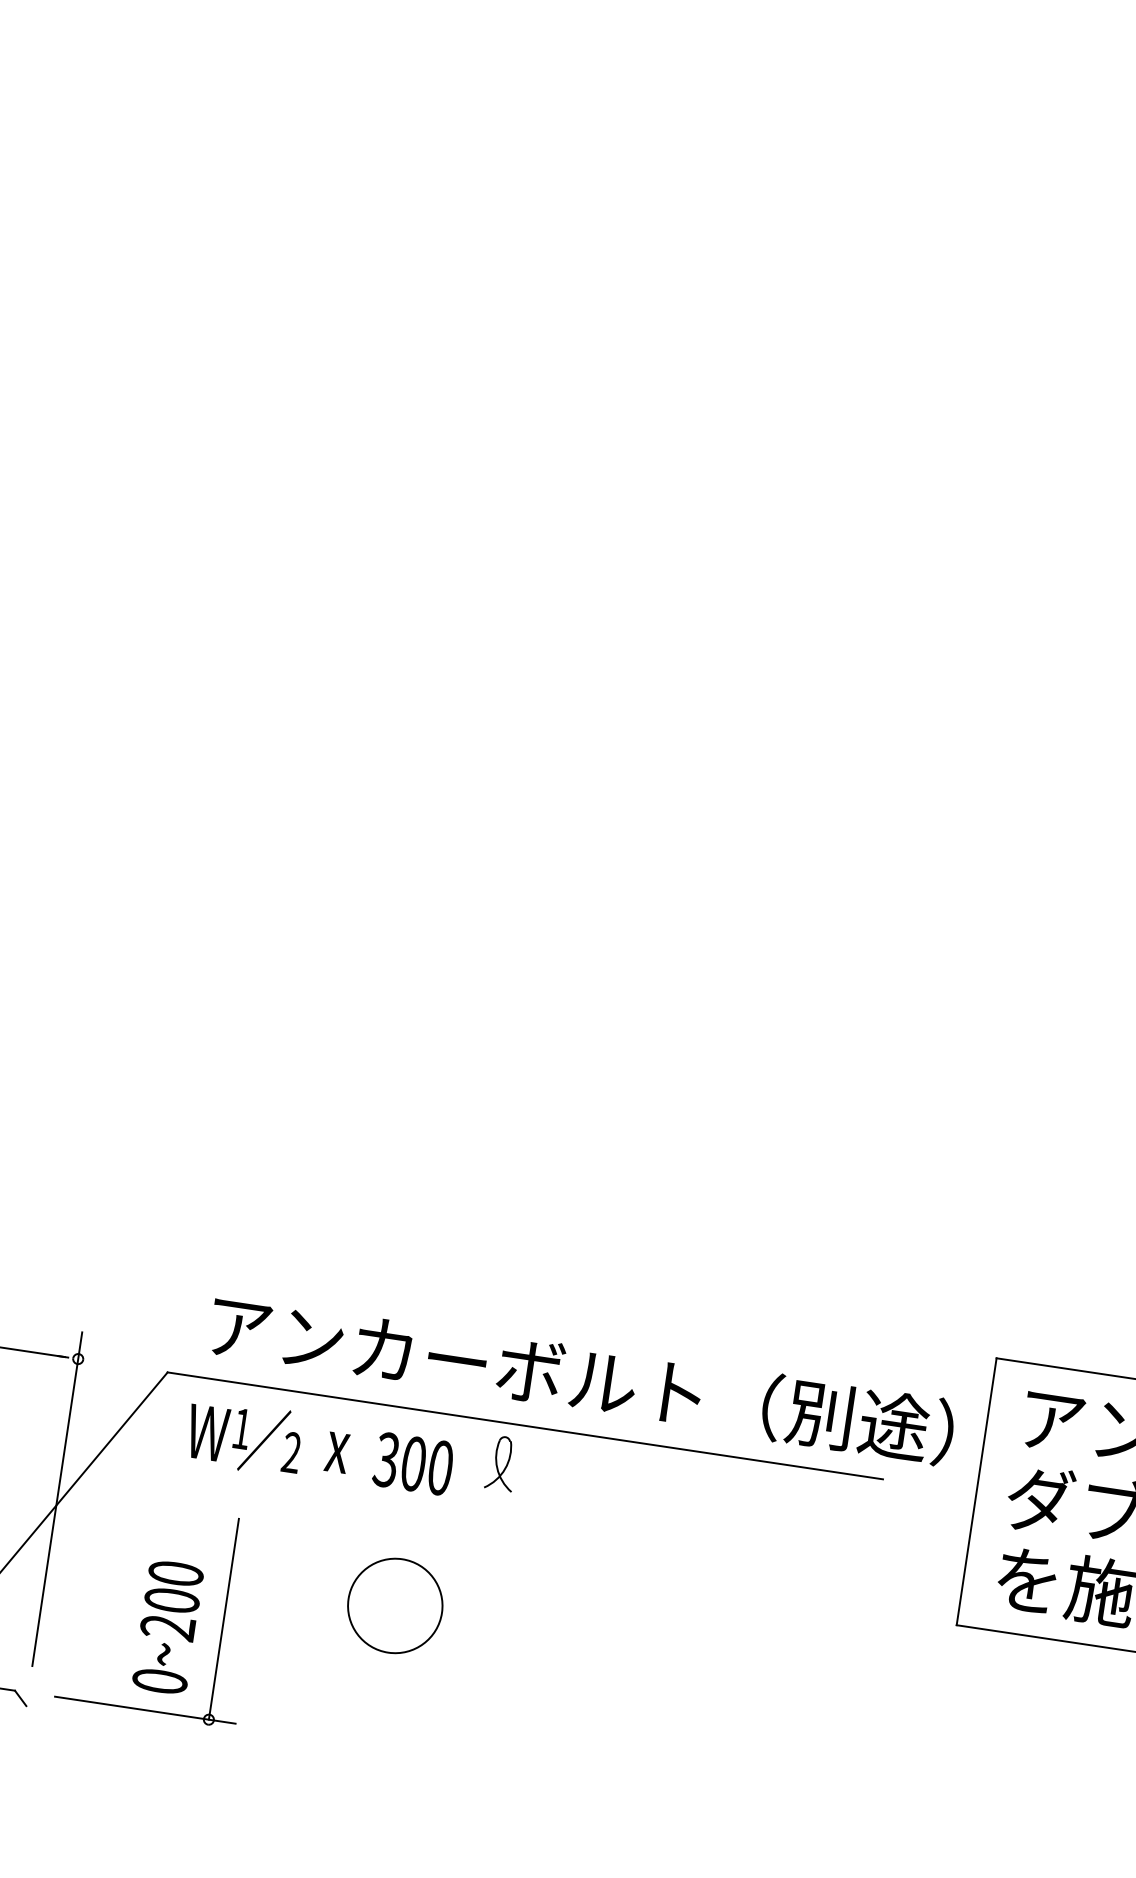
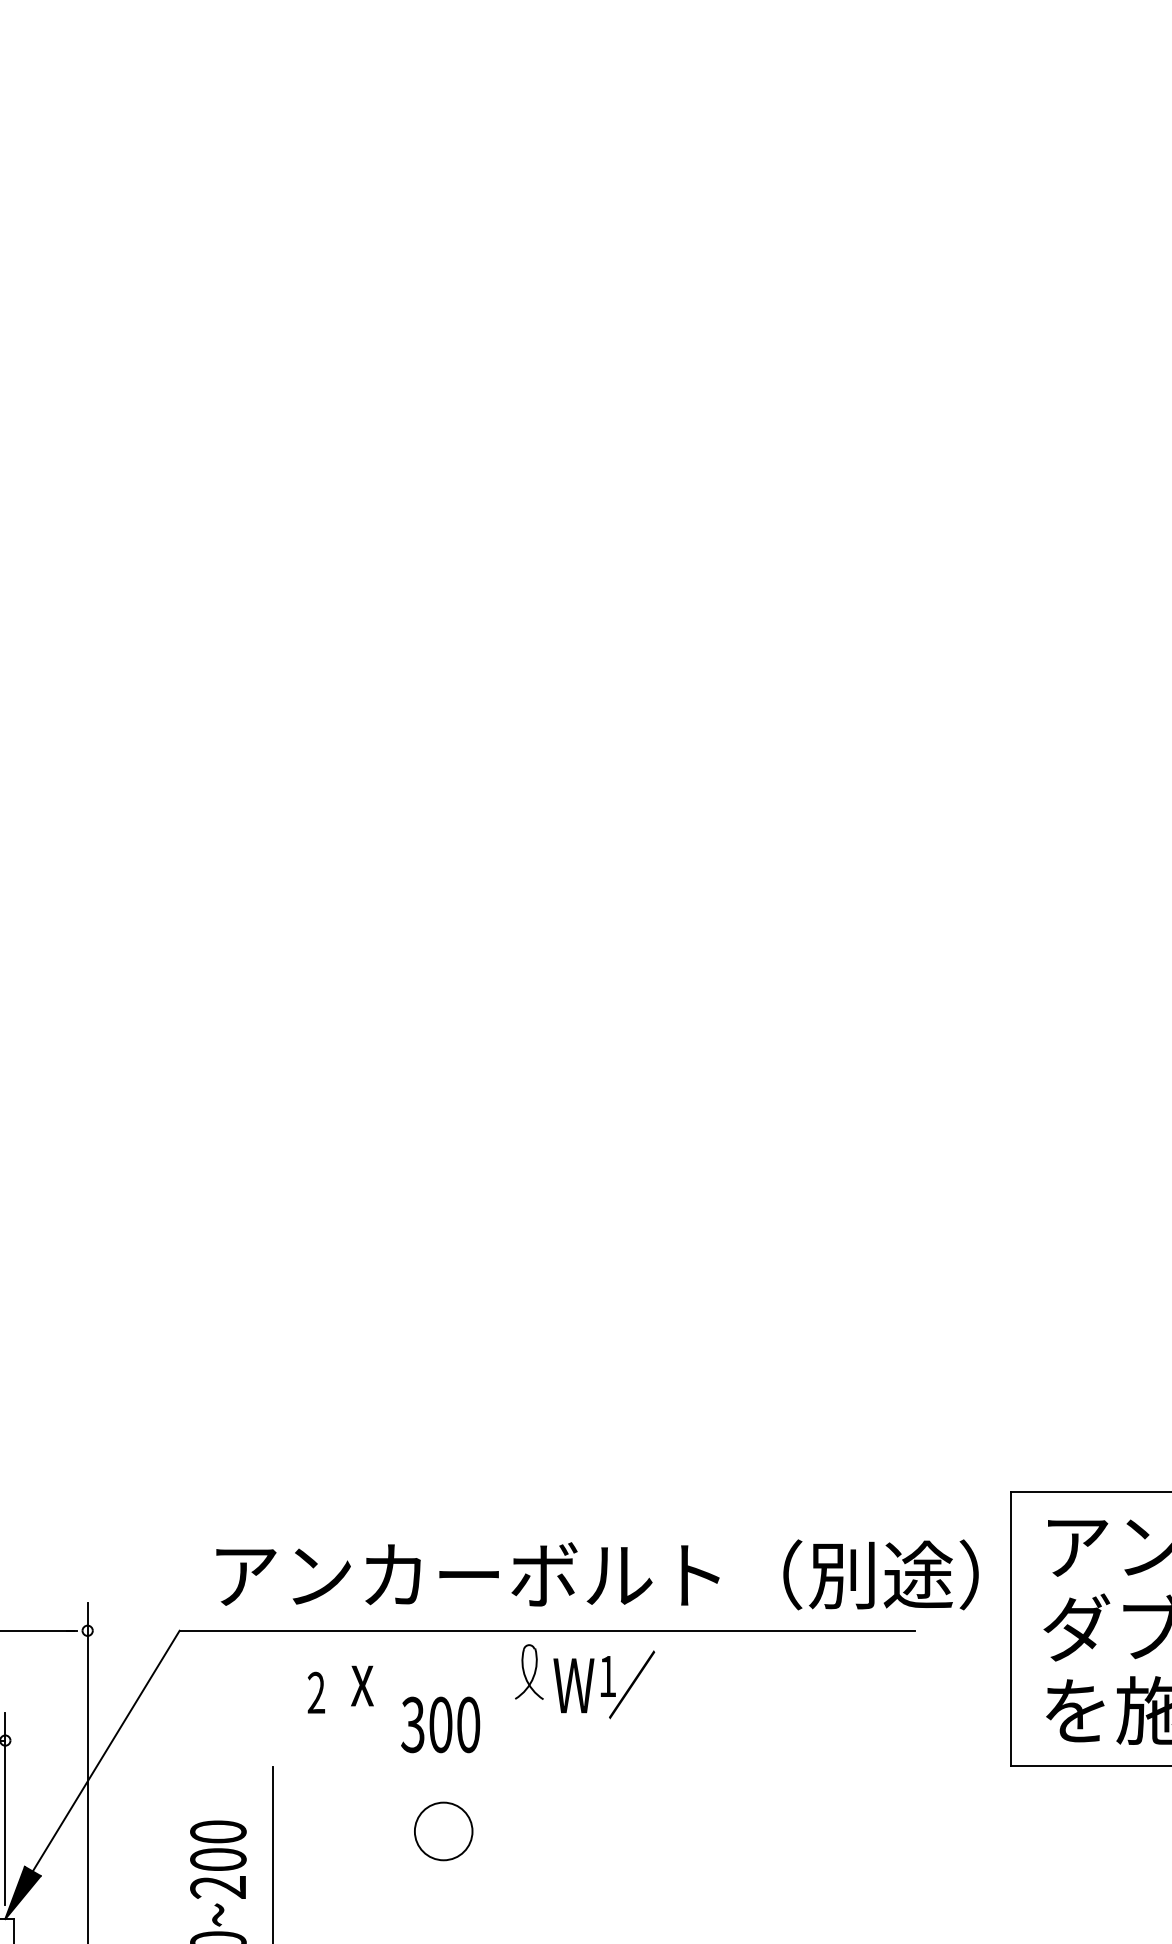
text: (237, 1436) -> (604, 1684), moved
text: (413, 1463) -> (440, 1724), moved
circle: (395, 1605) -> (443, 1831), size x0.6

